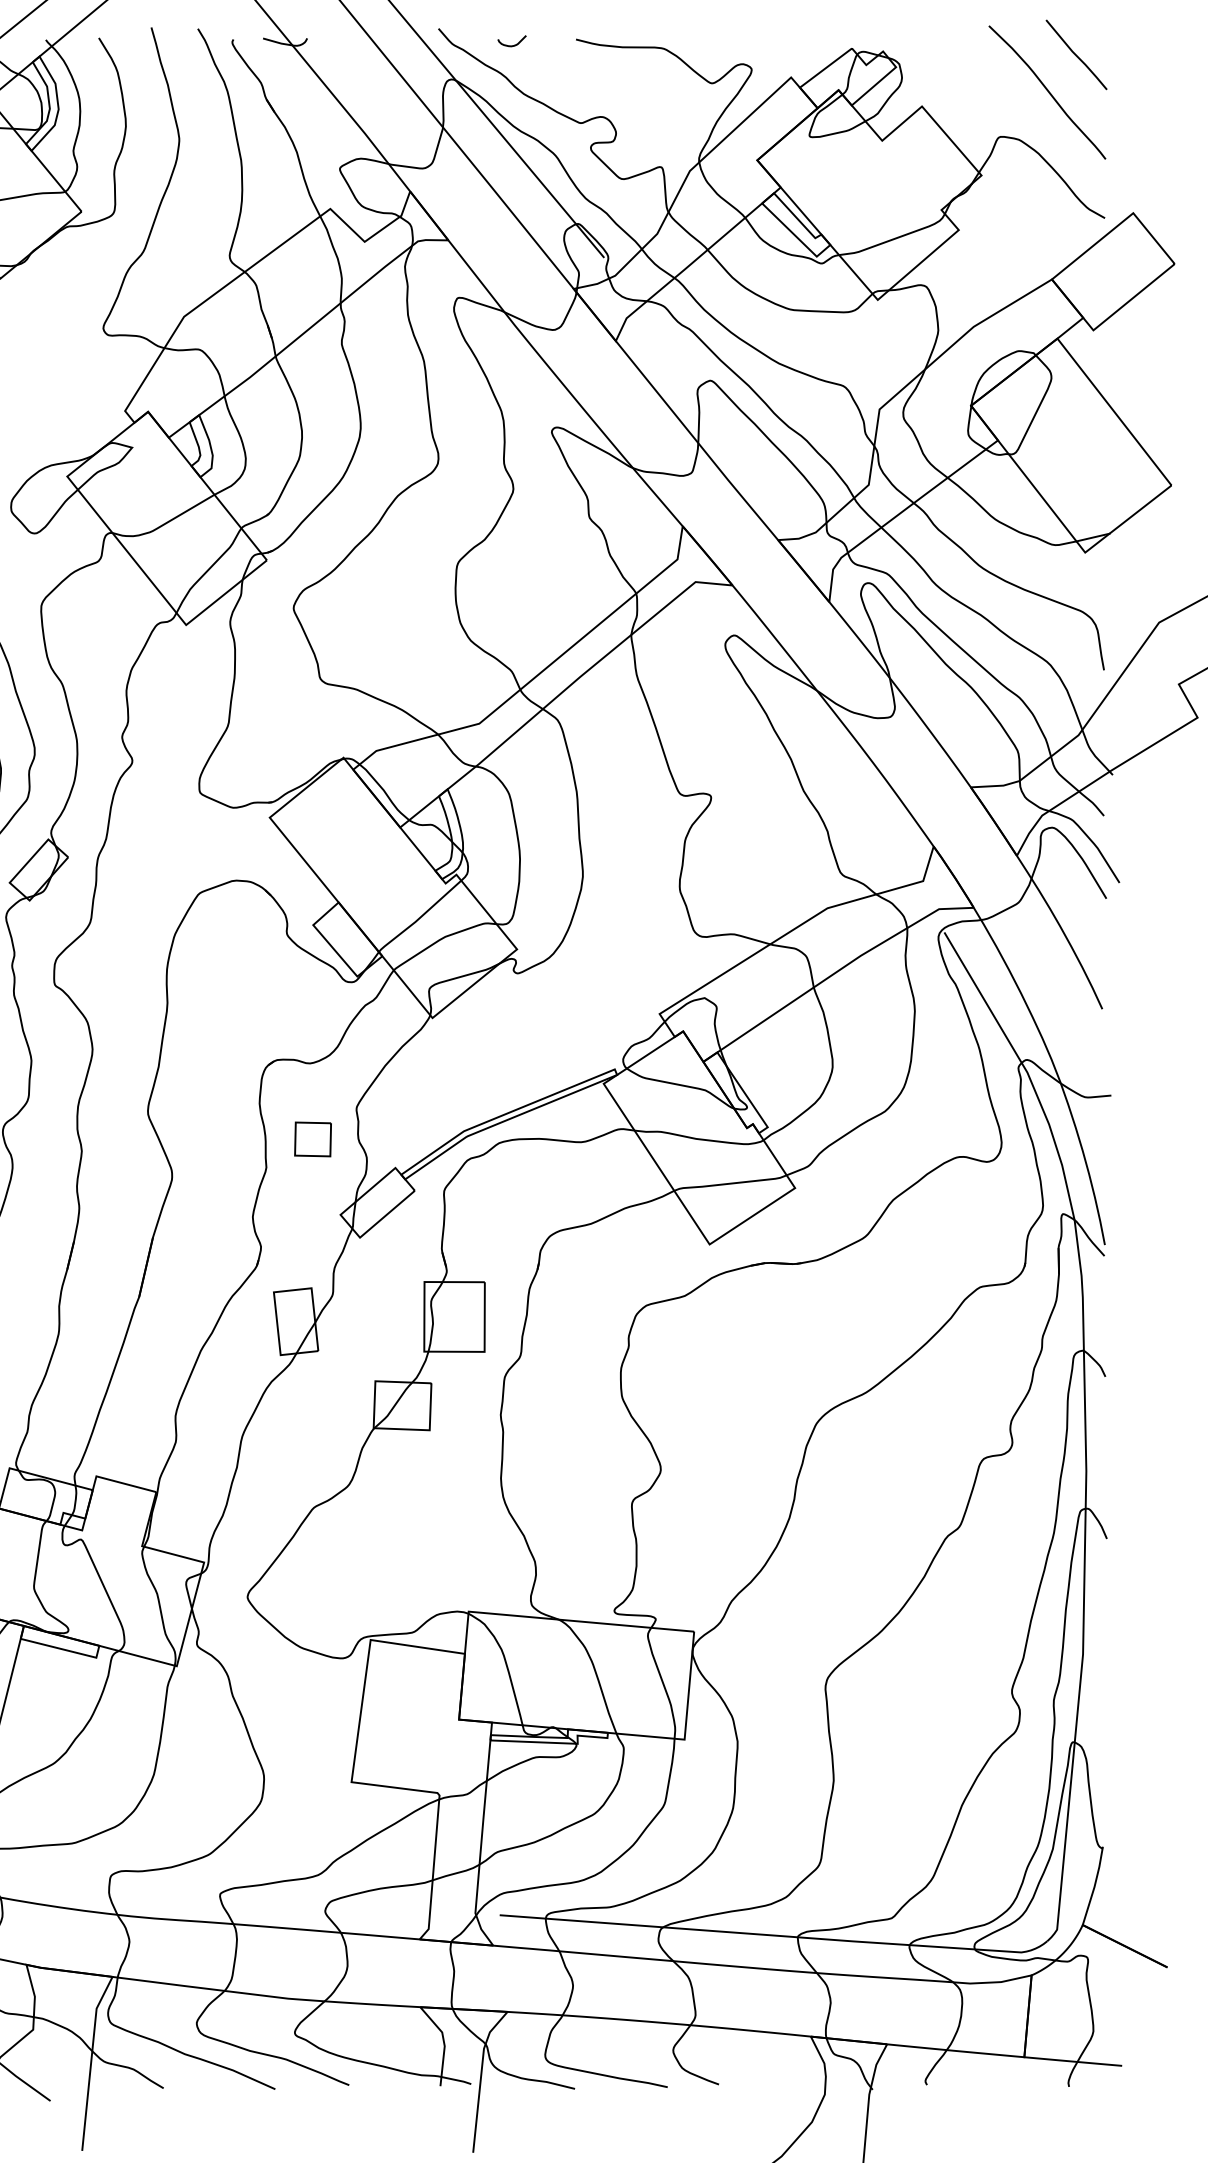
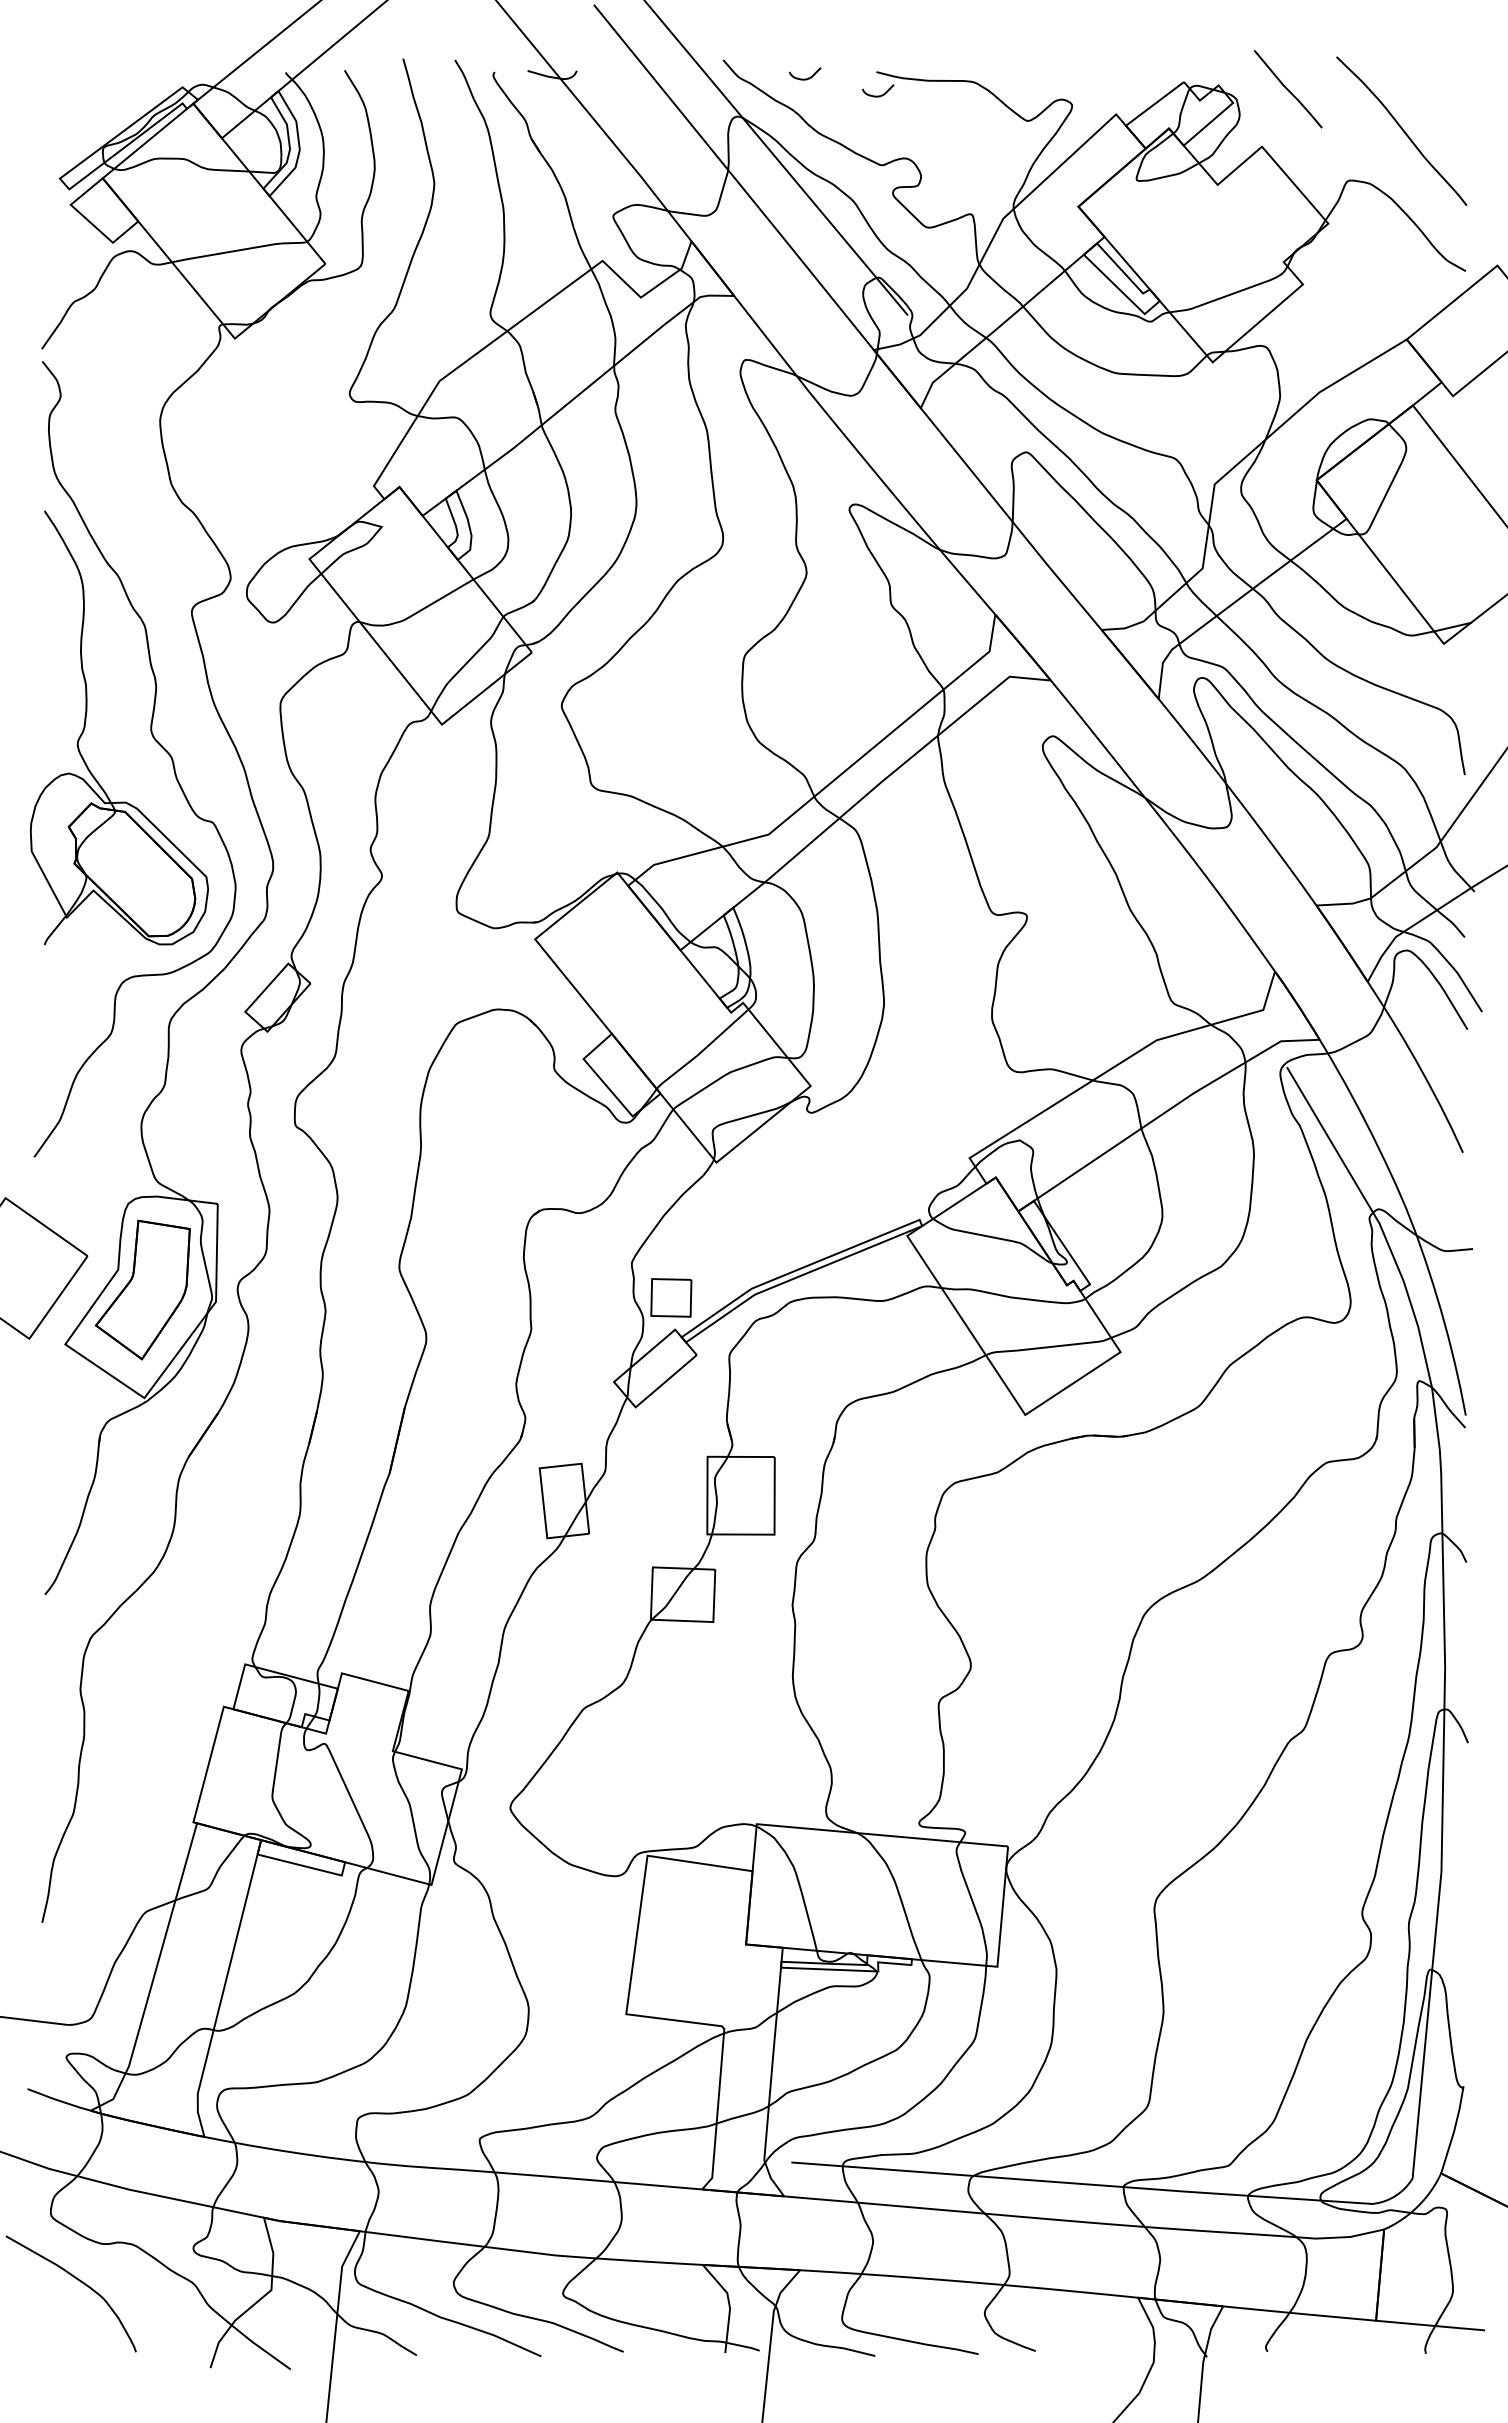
line: (1076, 55) -> (1288, 89), moved
curve: (580, 59) -> (881, 94), added
part: (313, 1139) -> (671, 1297), moved

